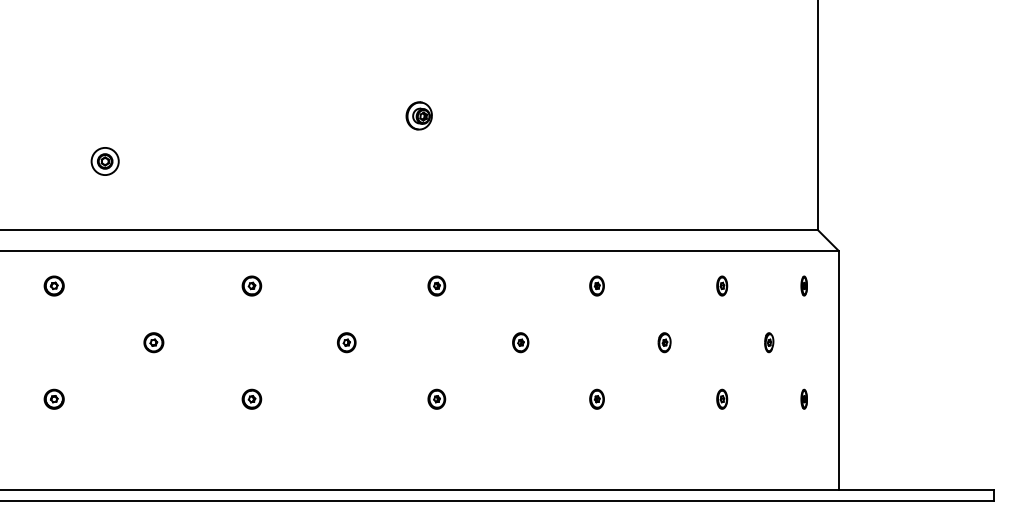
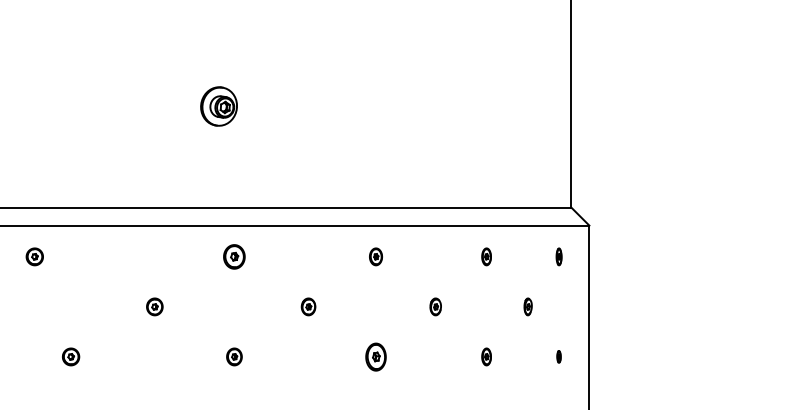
part: (418, 115) -> (218, 106), size x1.6
part: (251, 285) -> (34, 256), moved
part: (436, 285) -> (234, 256), size x1.4
part: (596, 398) -> (375, 356), size x1.6
part: (803, 398) -> (558, 356), size x0.7

